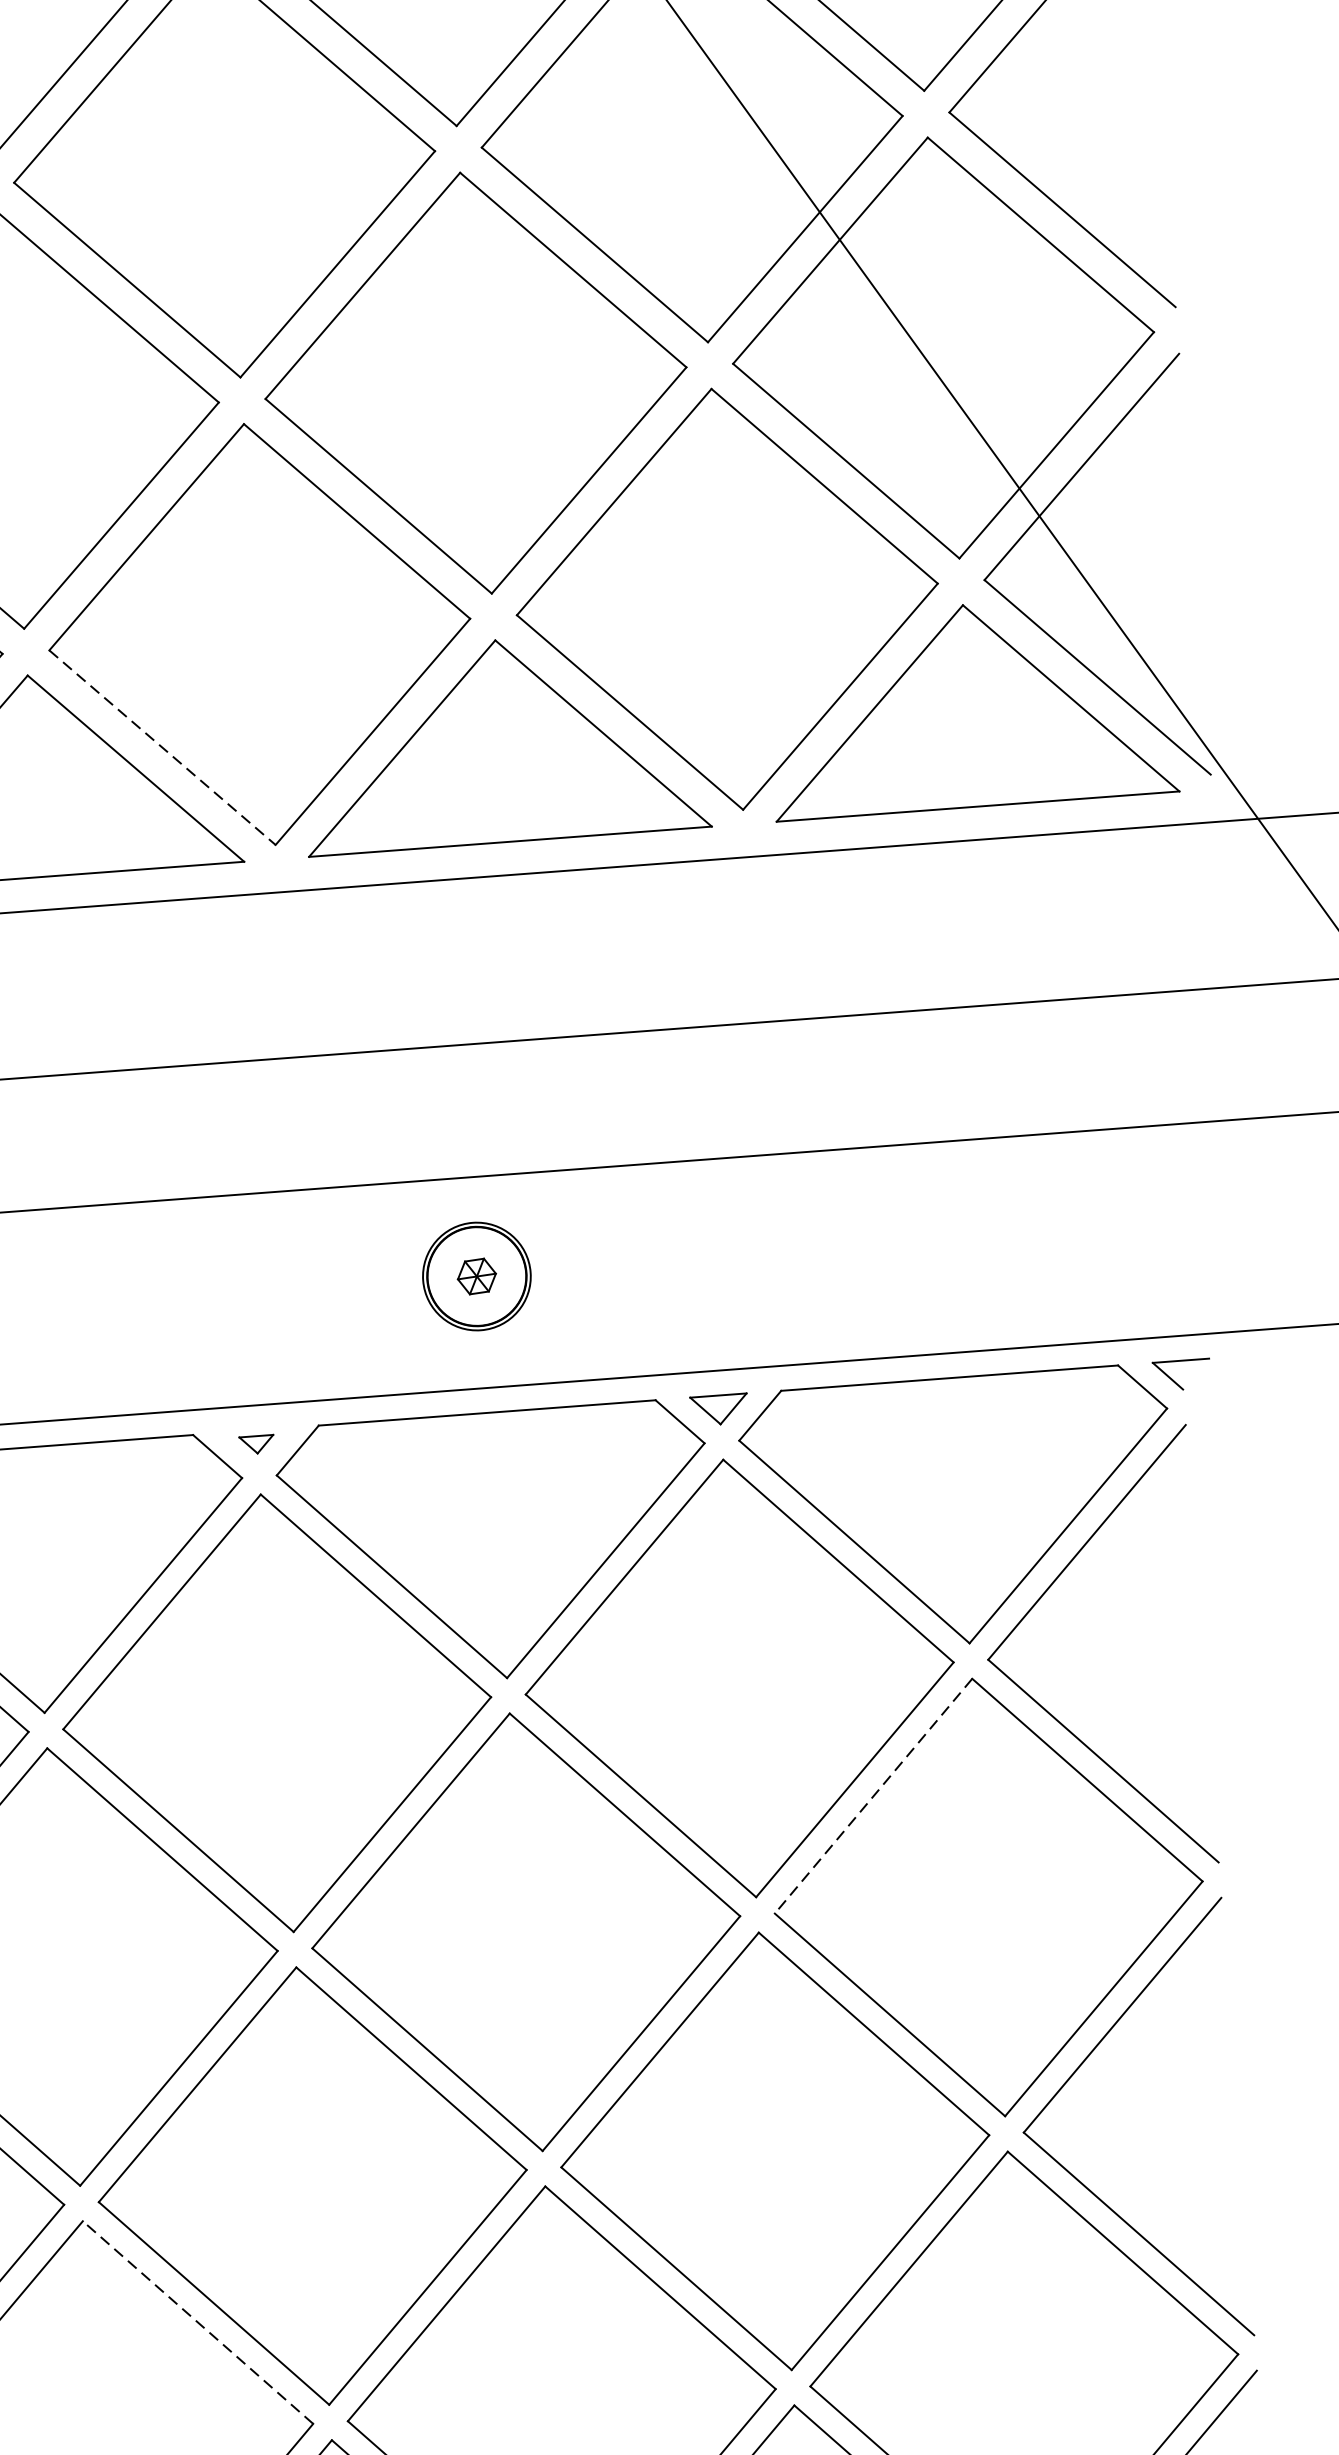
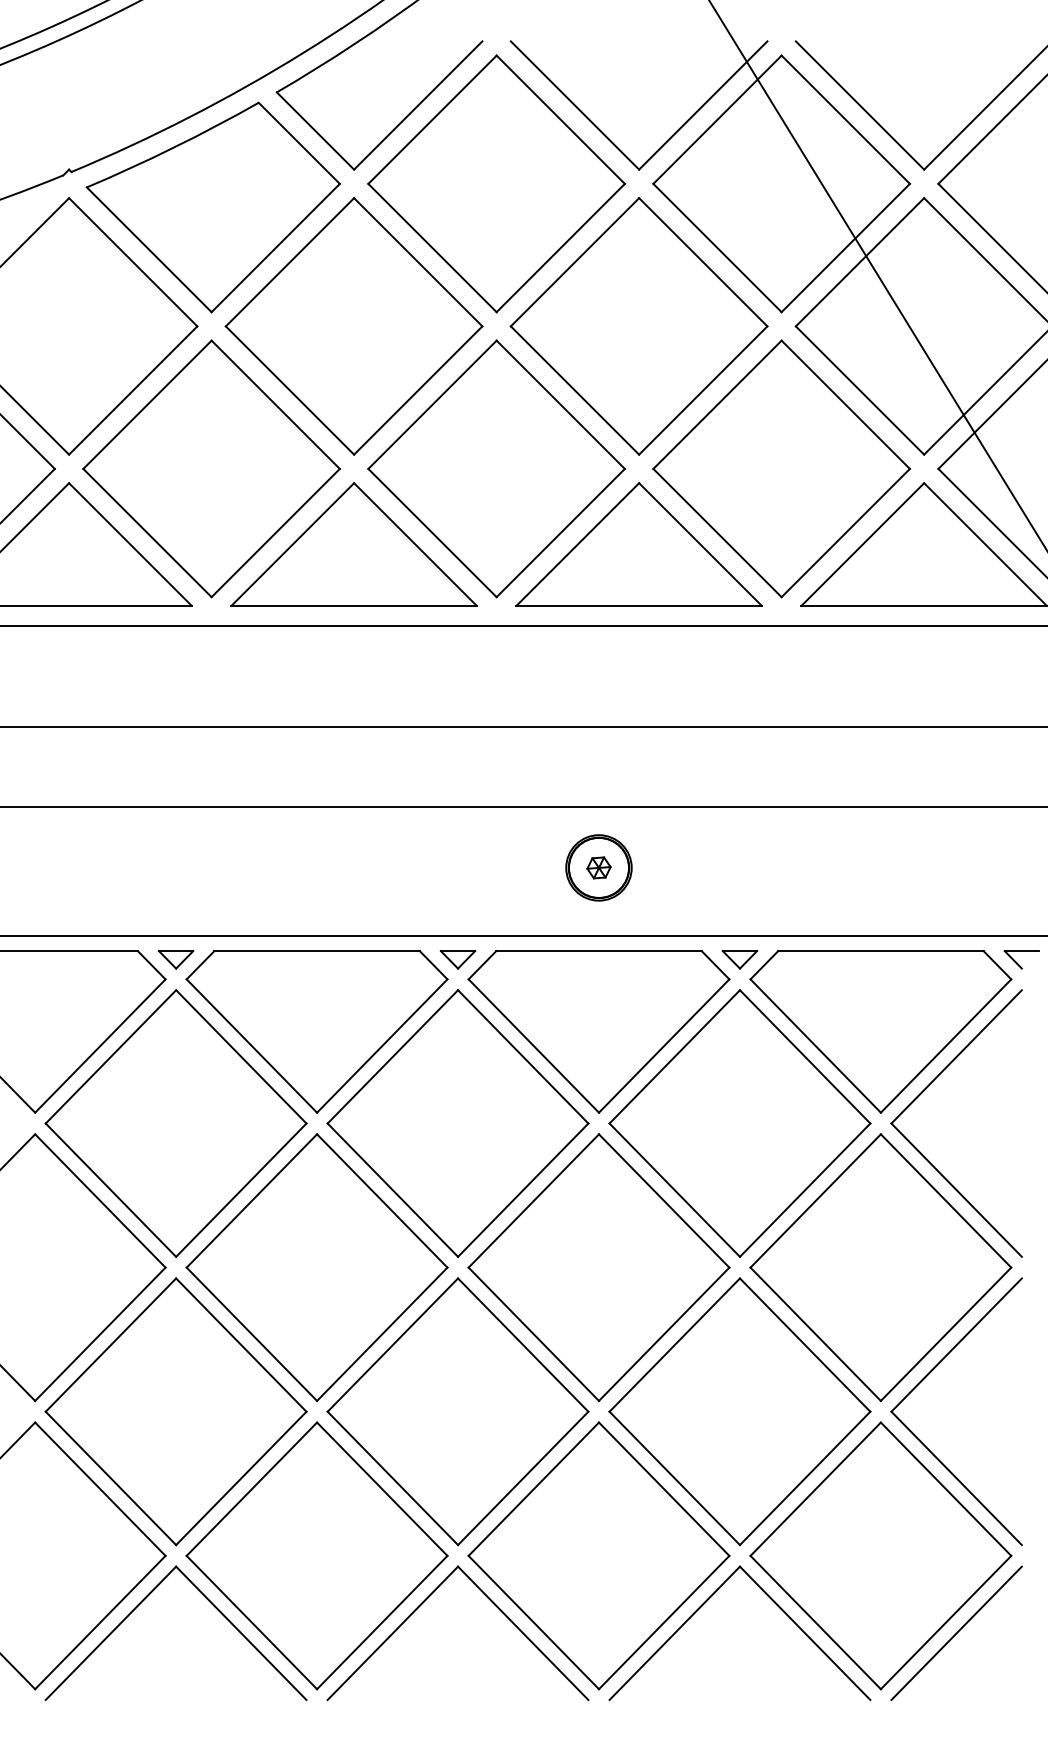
line: (162, 748) -> (432, 533), dashed -> solid
part: (256, 1444) -> (457, 959), size x1.67
line: (873, 1797) -> (815, 1201), dashed -> solid
line: (196, 2321) -> (381, 1488), dashed -> solid

